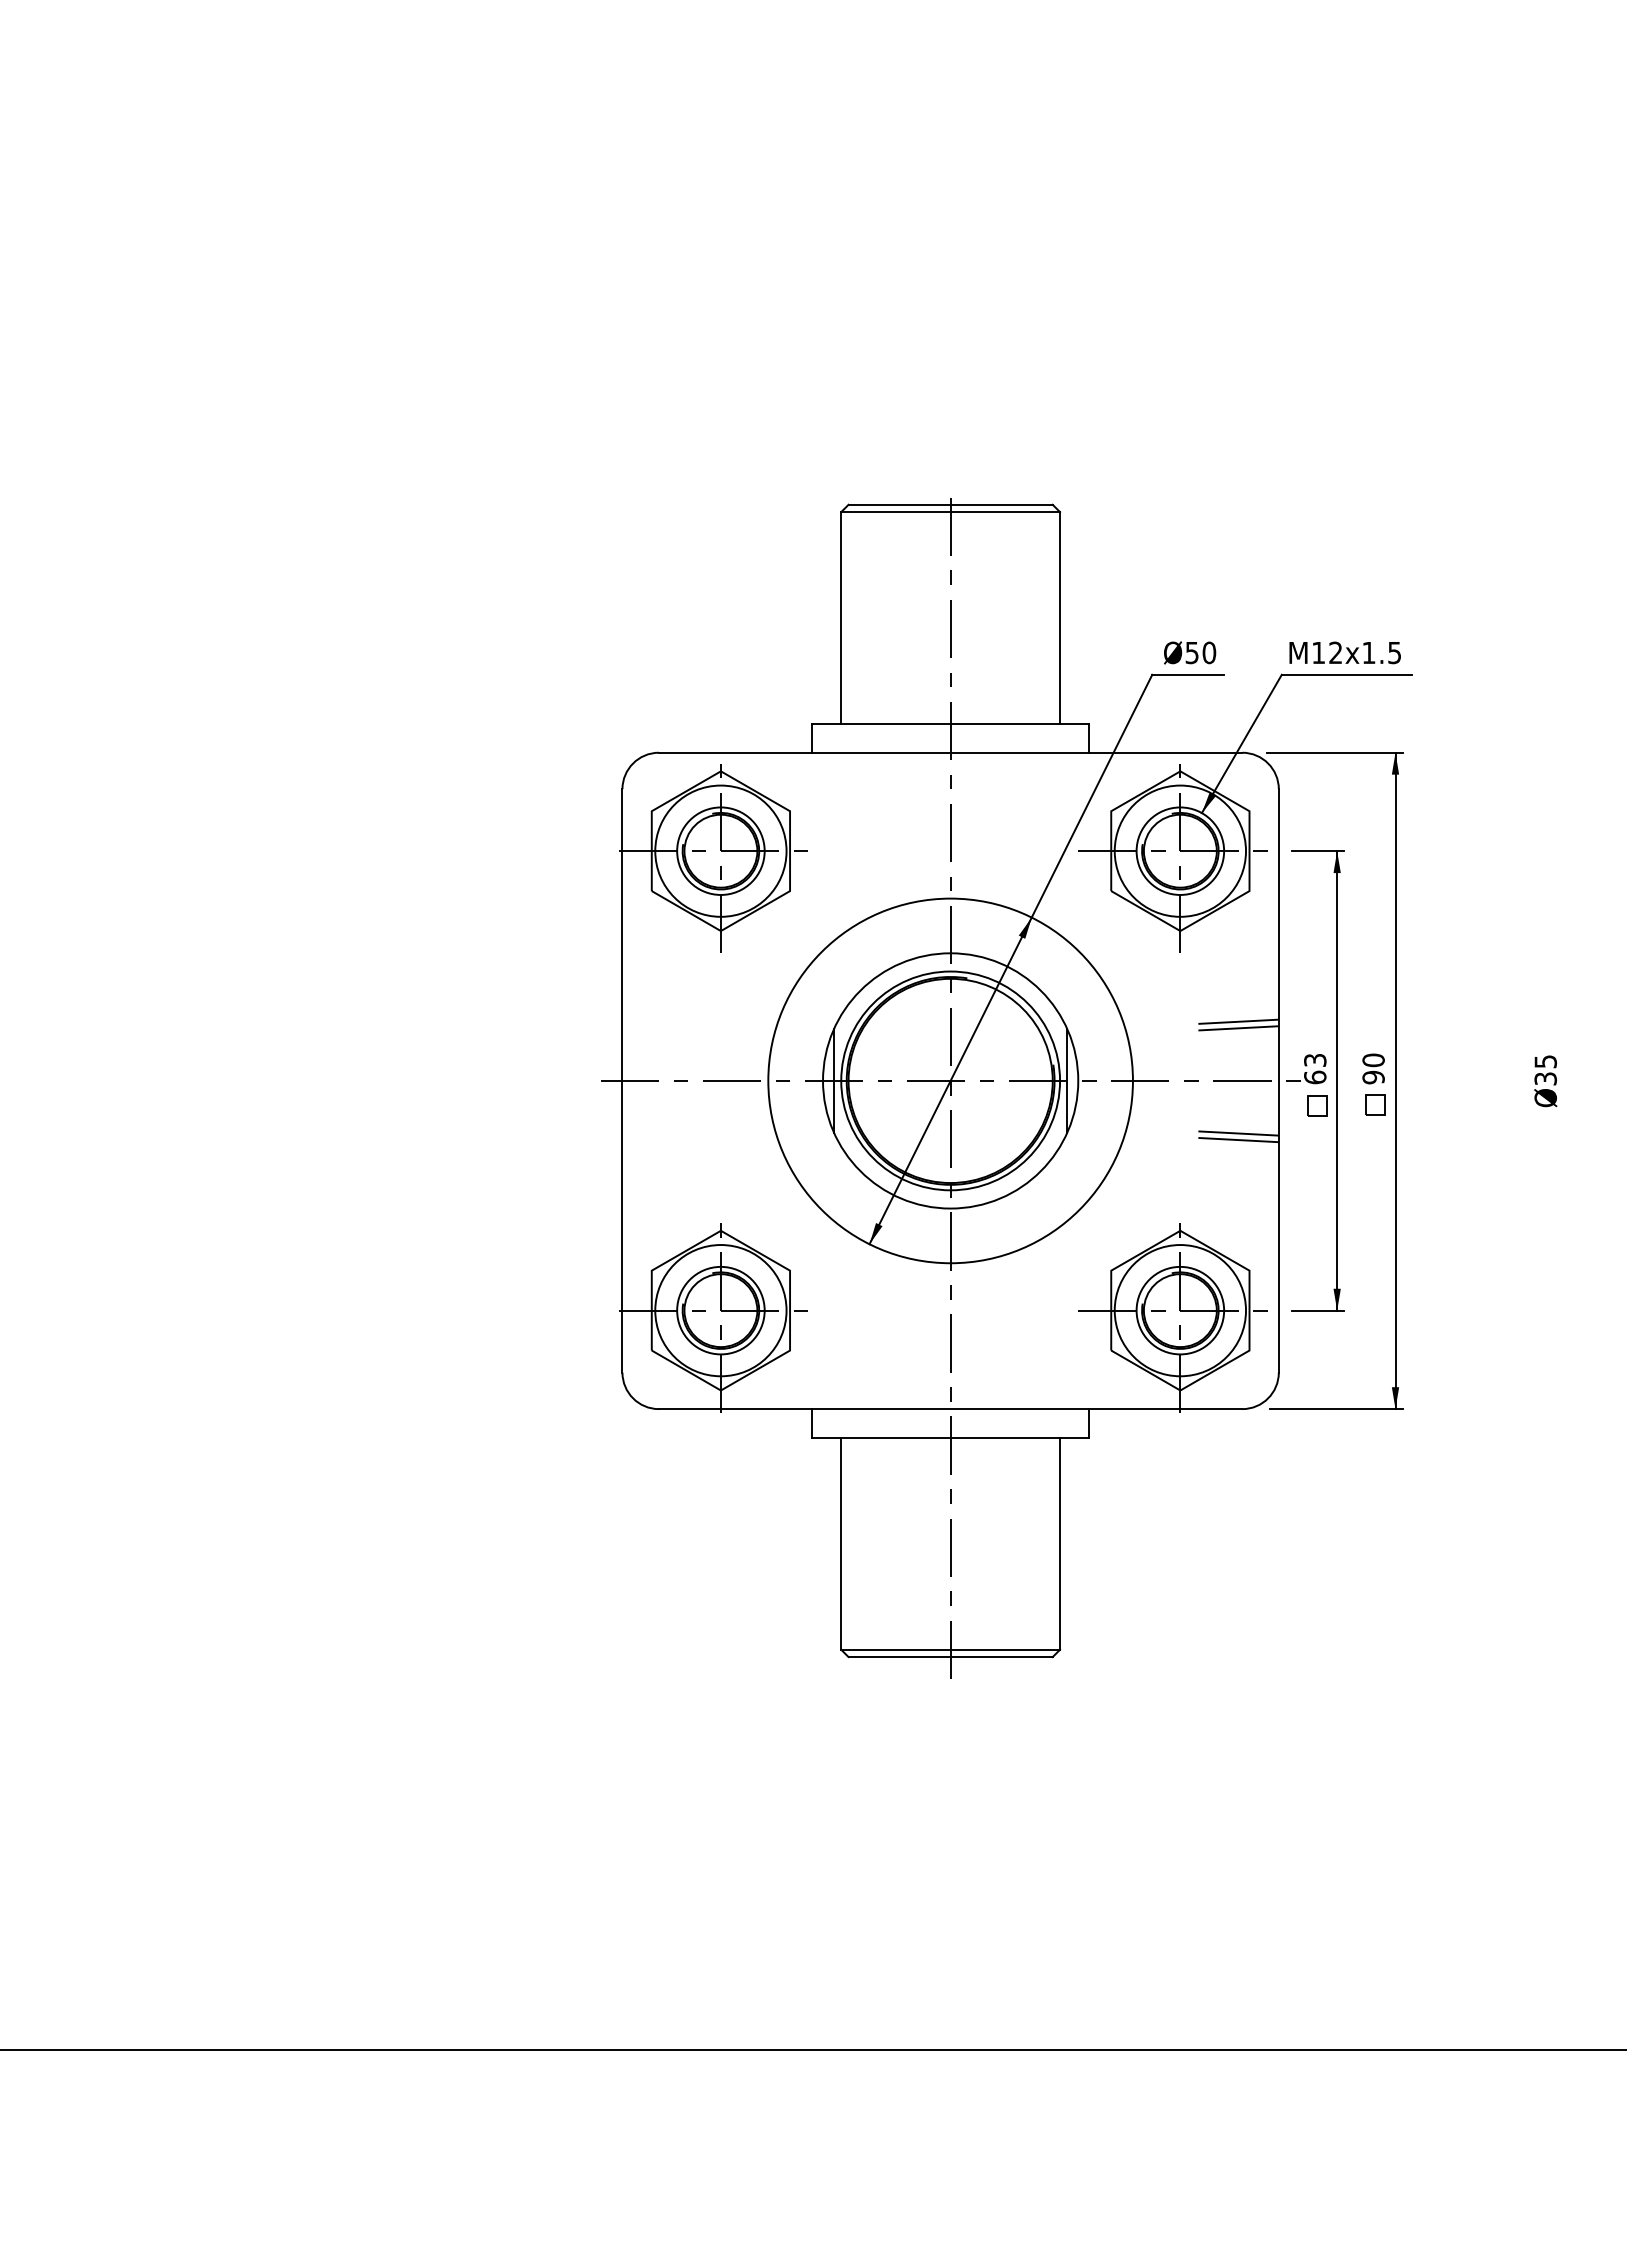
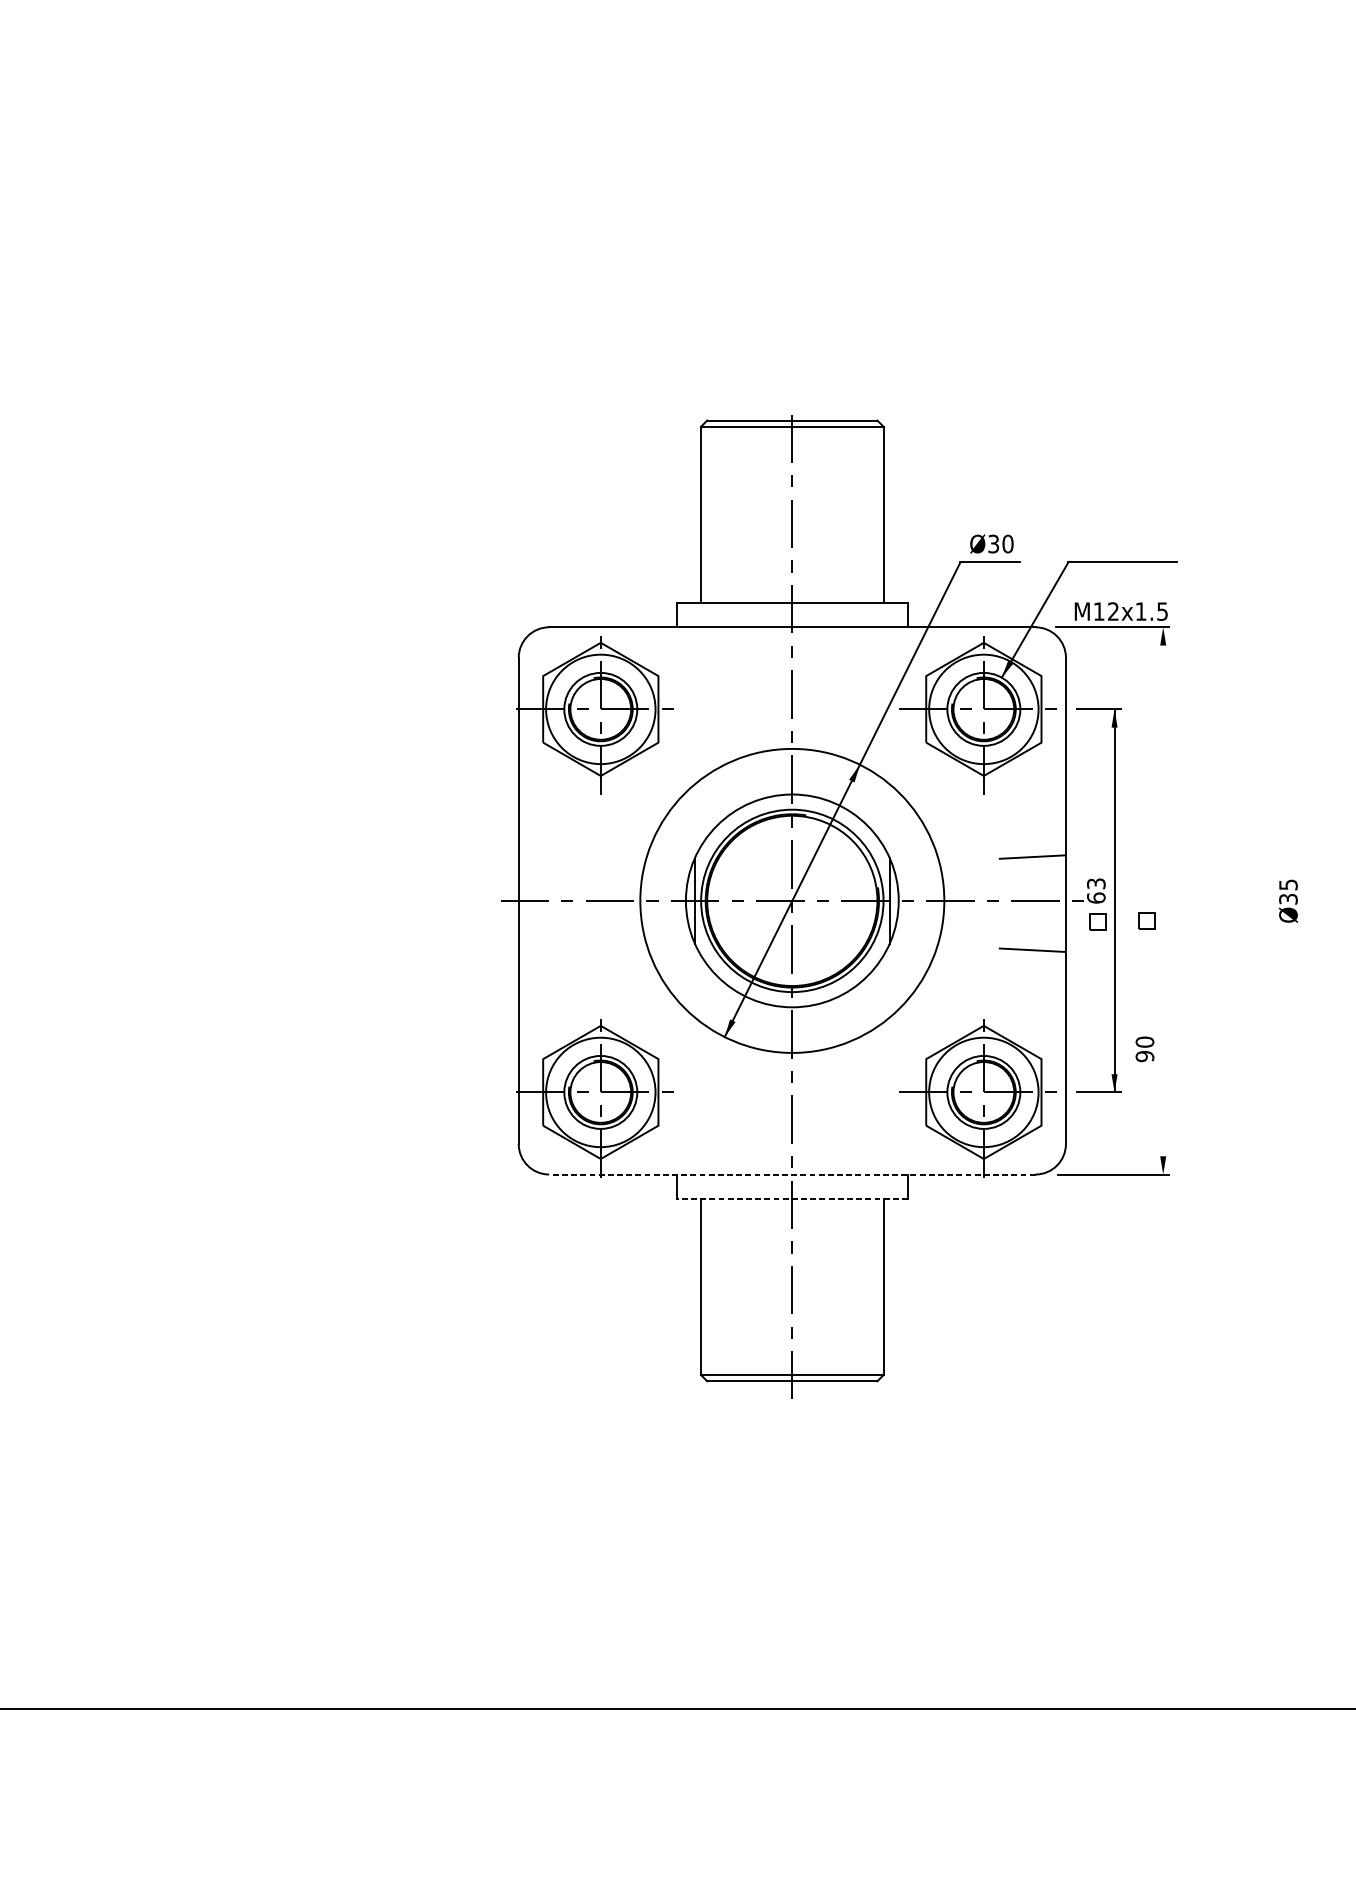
text: (1192, 652) -> (993, 543), Ø50 -> Ø30
text: (1344, 652) -> (1120, 611), moved
line: (1238, 1021) -> (1032, 851), removed
text: (1373, 1068) -> (1144, 1048), moved
line: (1395, 1080) -> (1163, 900), removed
line: (1238, 1133) -> (1032, 944), removed
line: (950, 1409) -> (792, 1174), solid -> dashed
line: (950, 1438) -> (792, 1199), solid -> dashed

